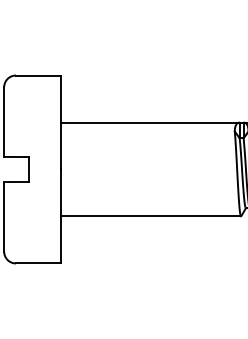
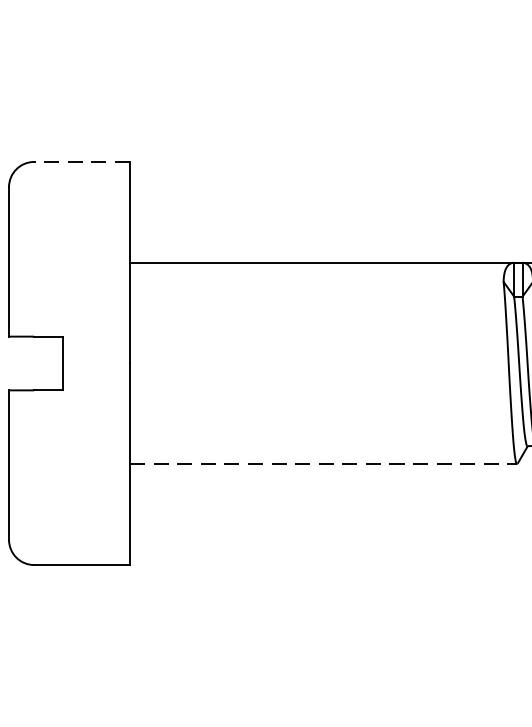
line: (37, 75) -> (80, 161), solid -> dashed
line: (151, 216) -> (324, 464), solid -> dashed

